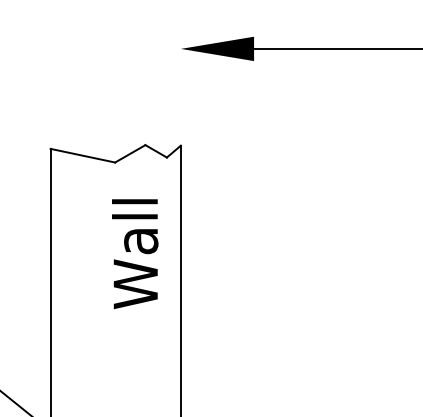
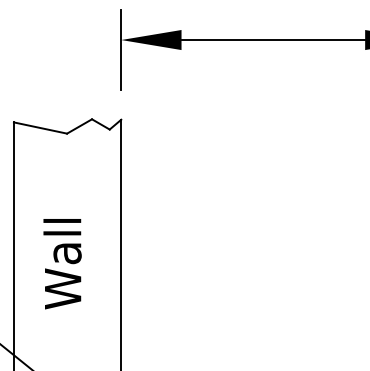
line: (181, 60) -> (121, 49), added
text: (135, 254) -> (62, 264), moved

